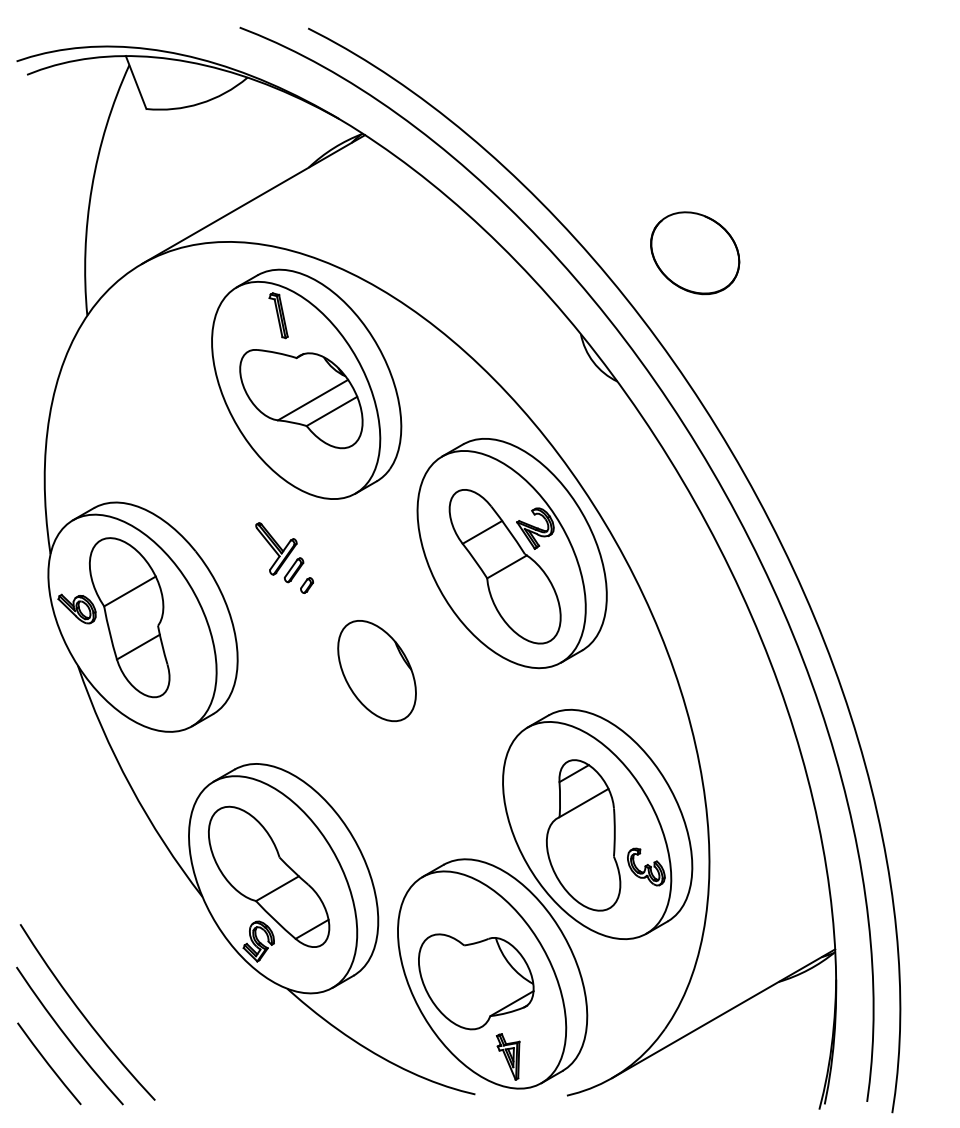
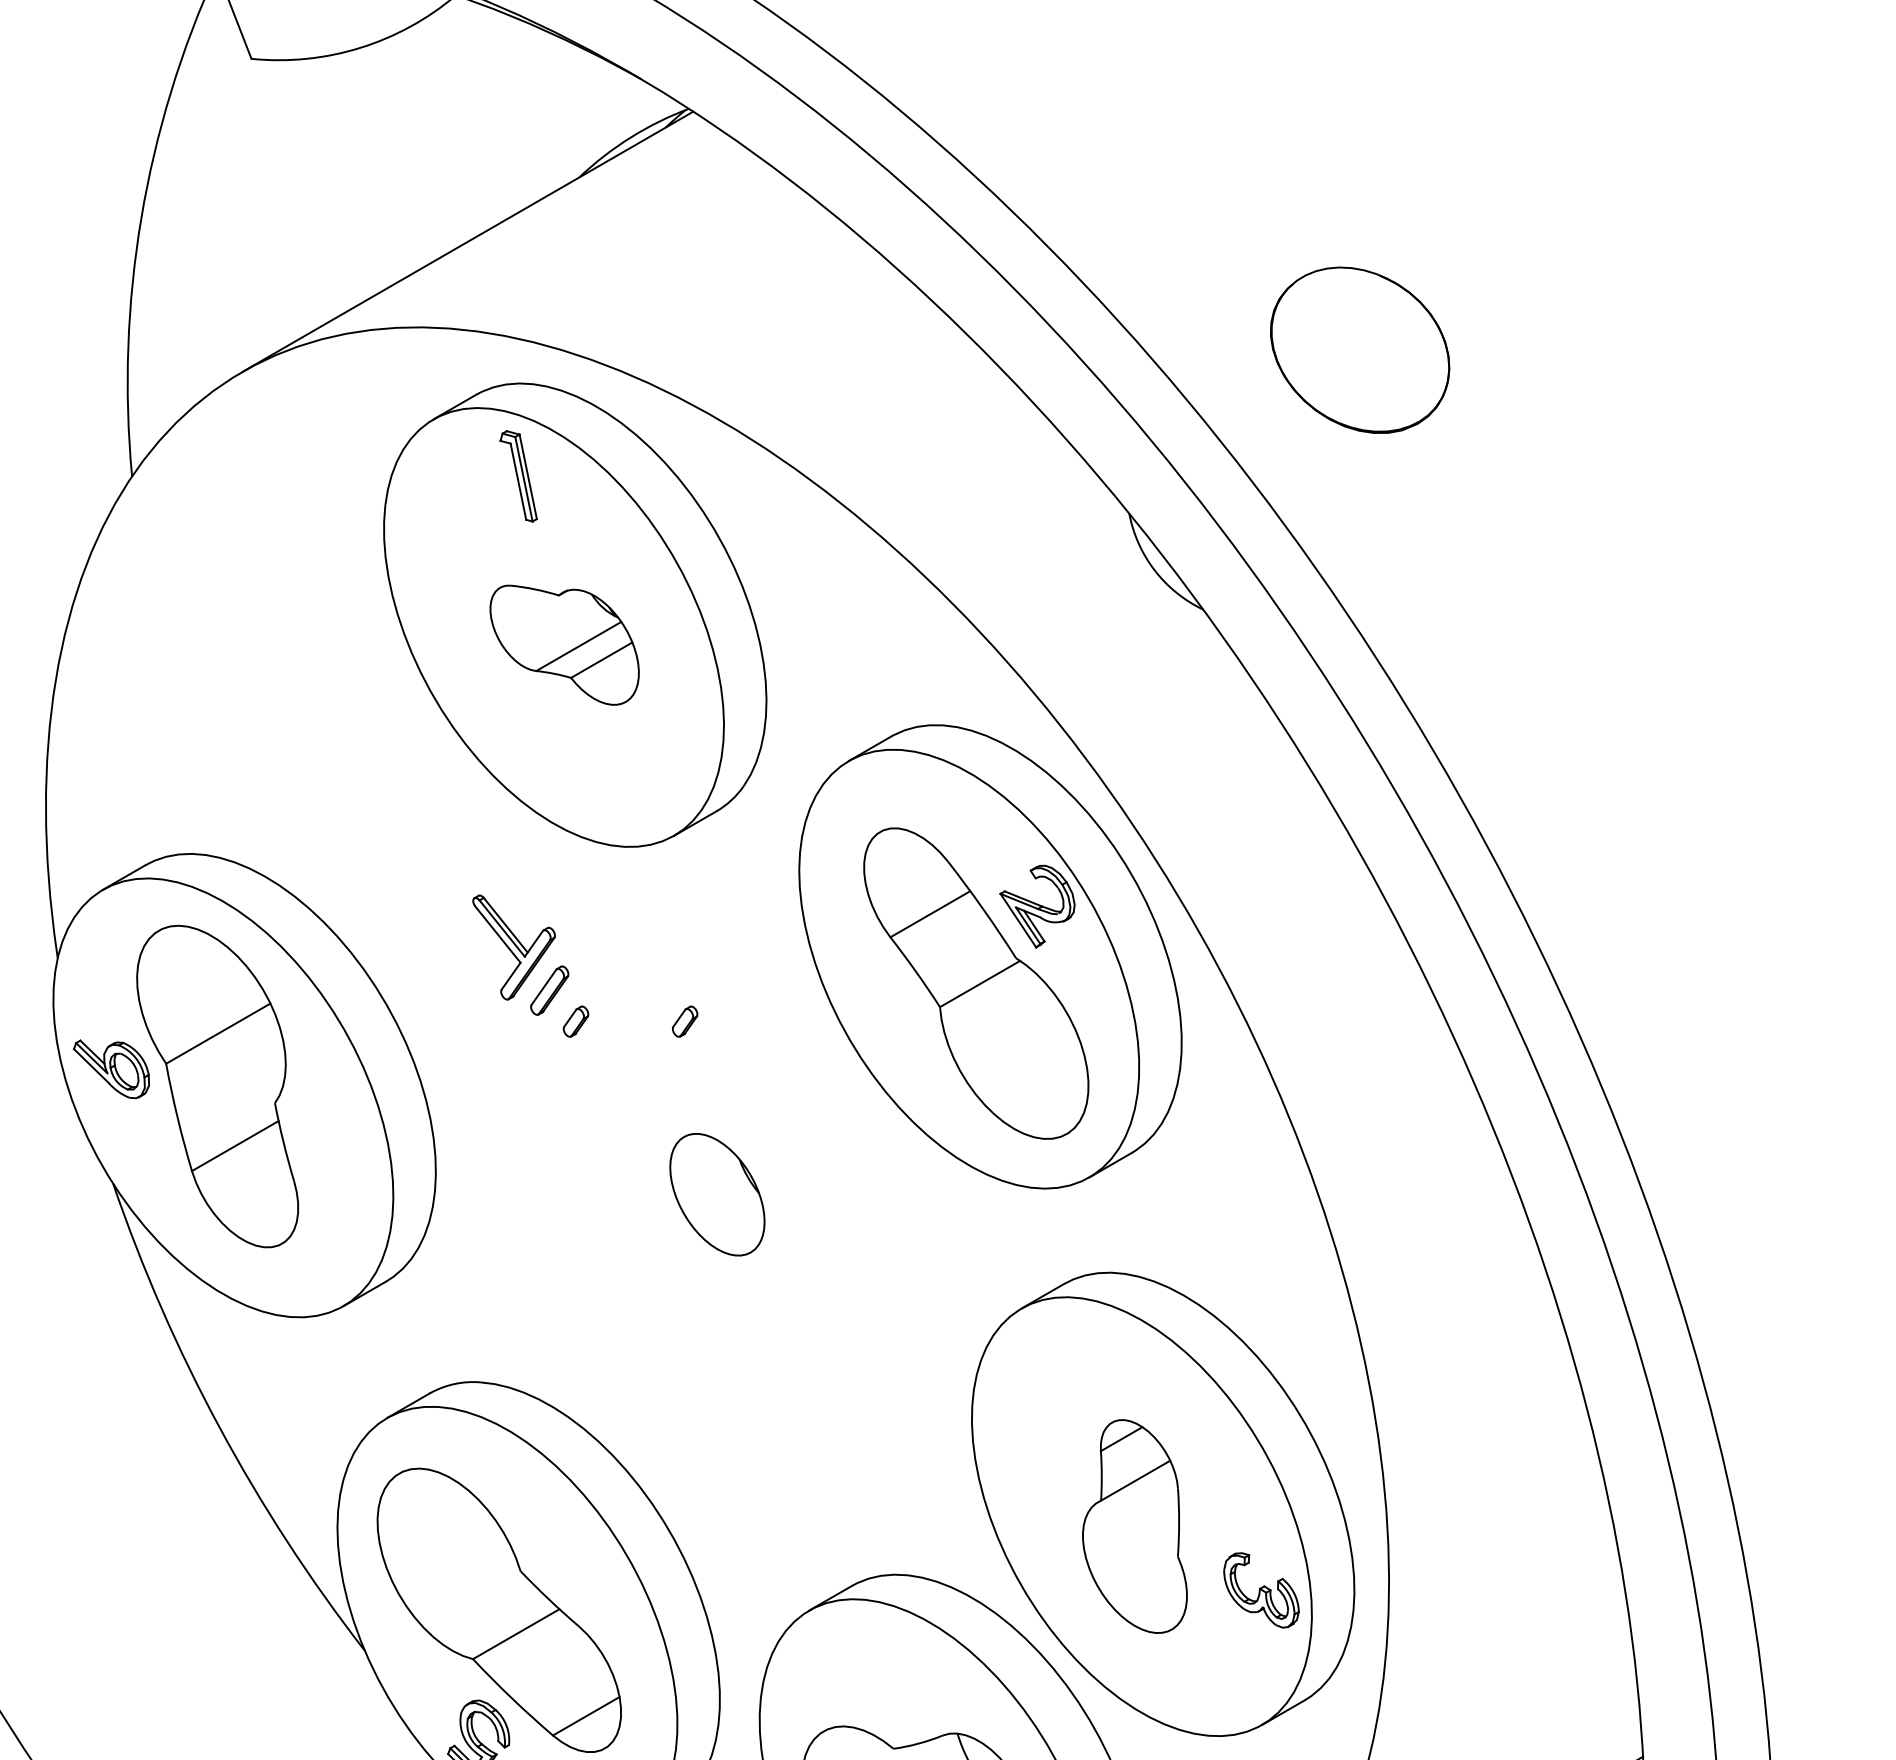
part: (301, 399) -> (564, 645), size x0.6
part: (360, 585) -> (683, 1021), added
part: (376, 671) -> (716, 1195), size x0.6
part: (583, 835) -> (1134, 1526), size x0.7

